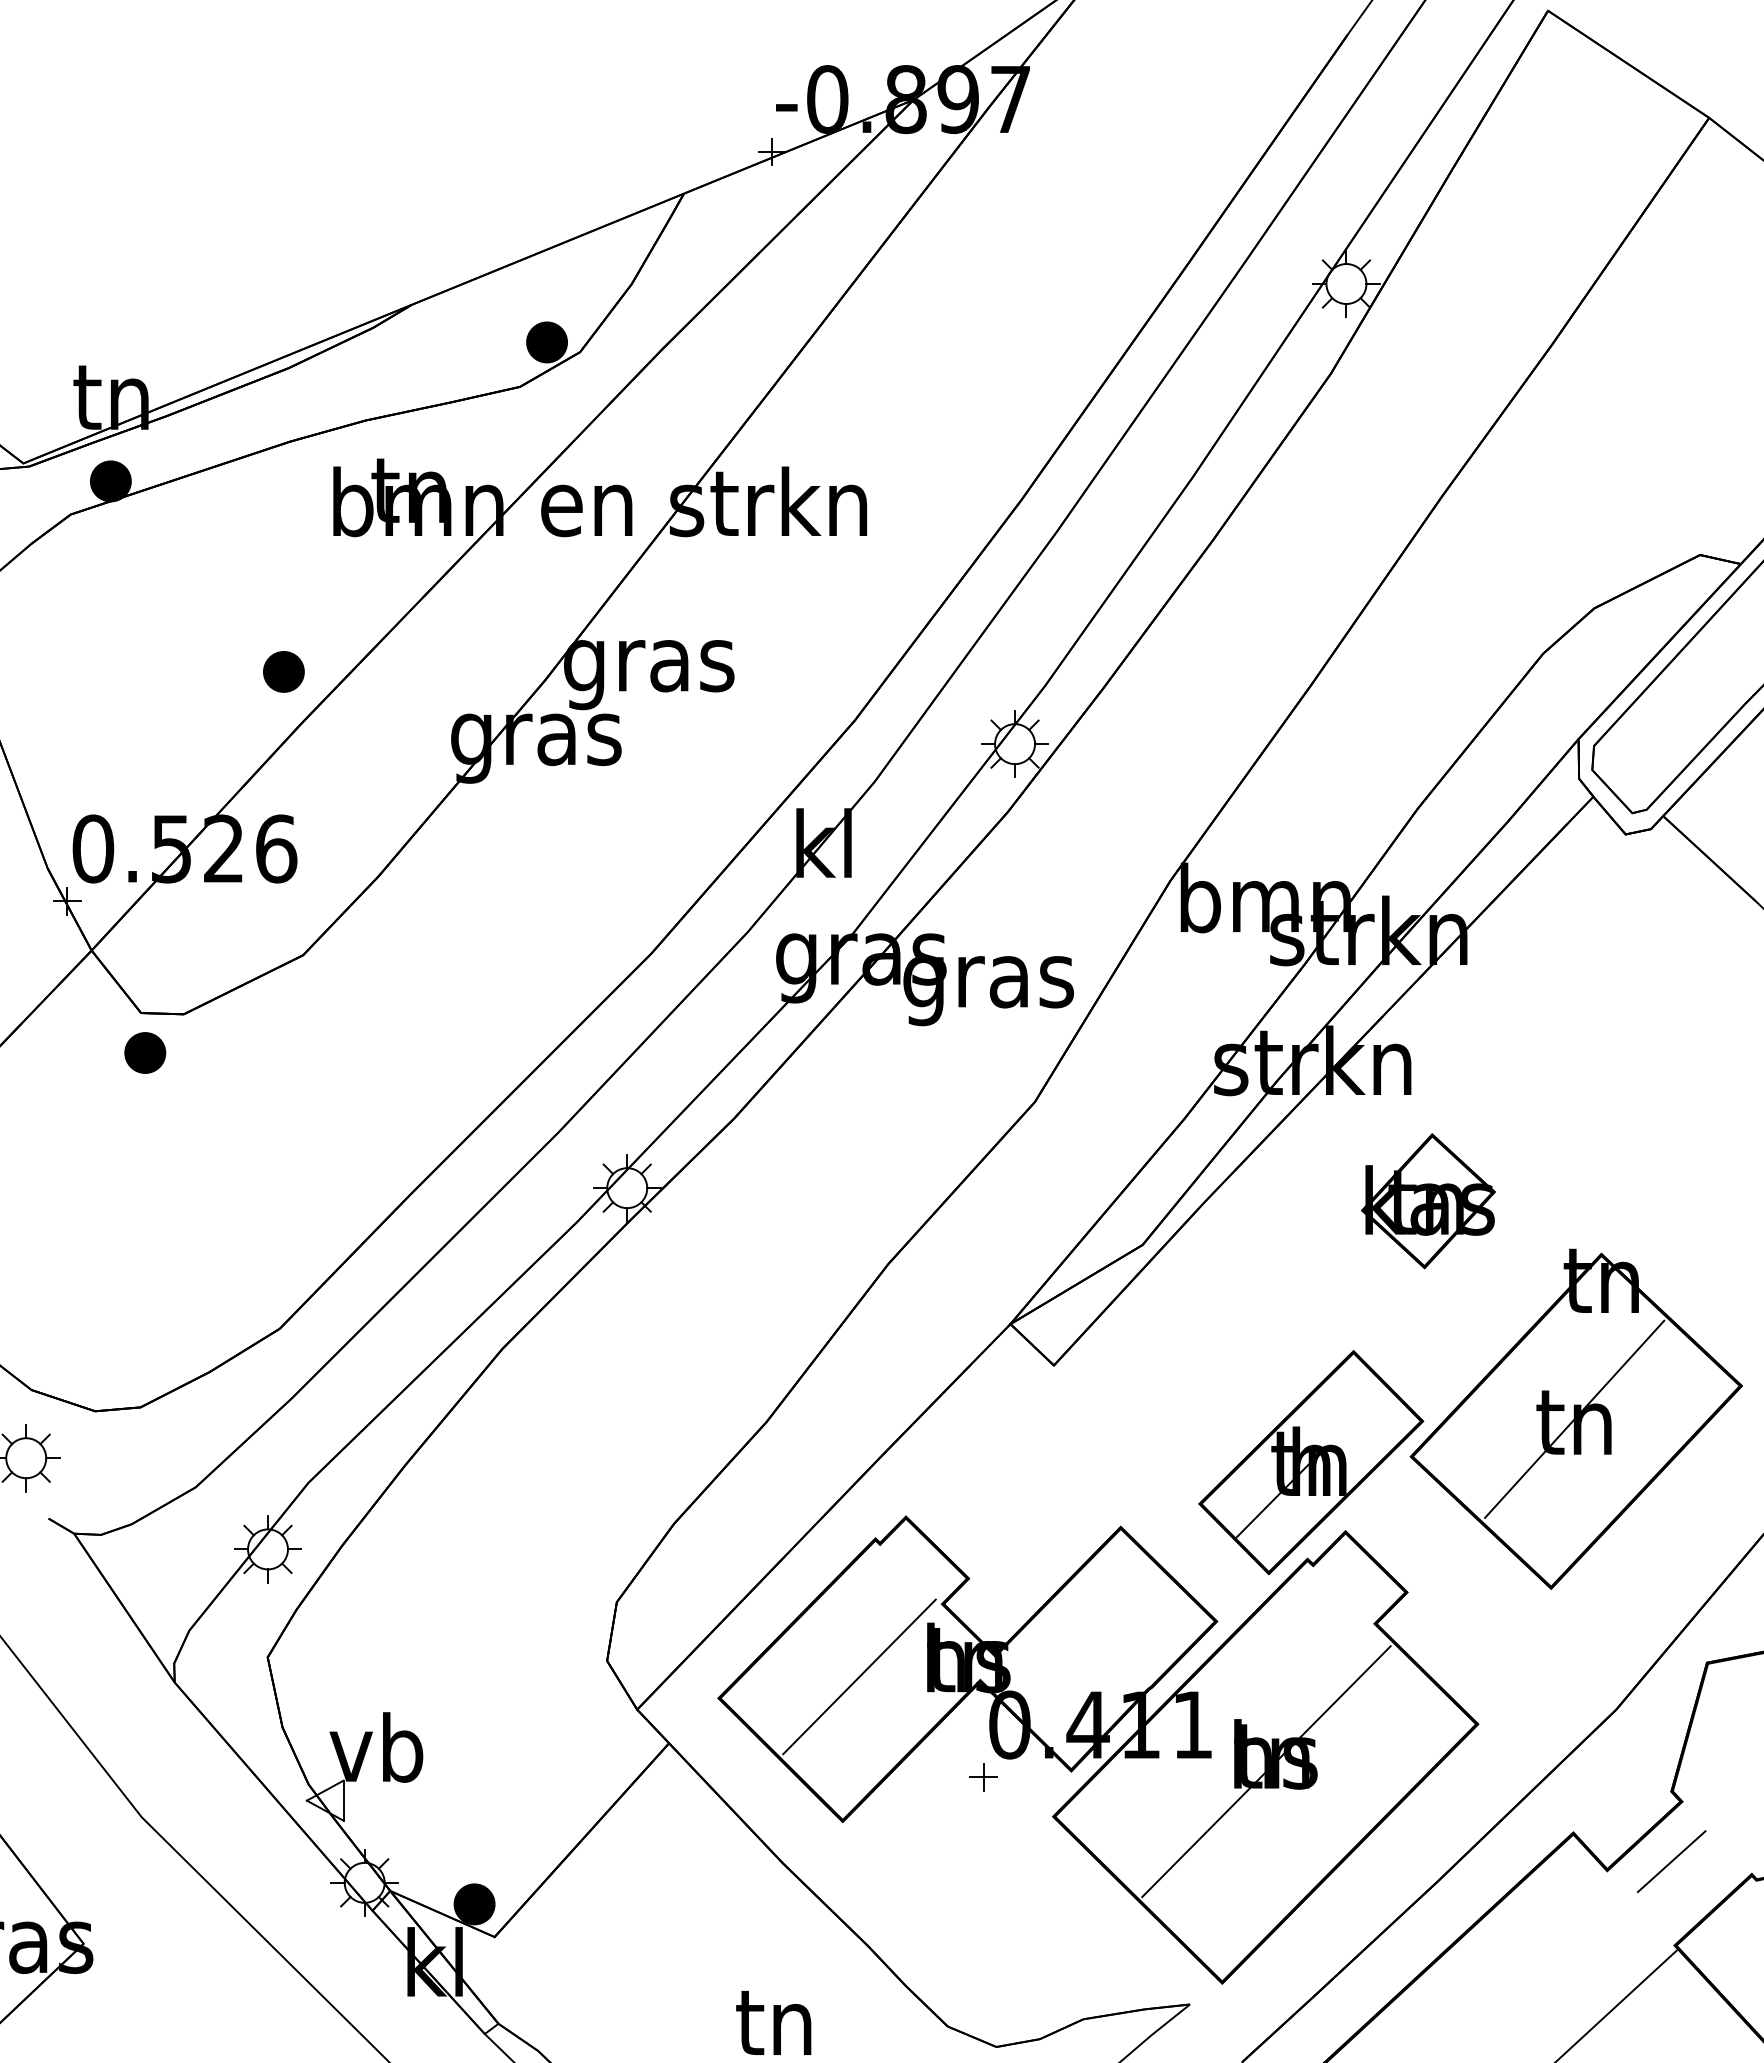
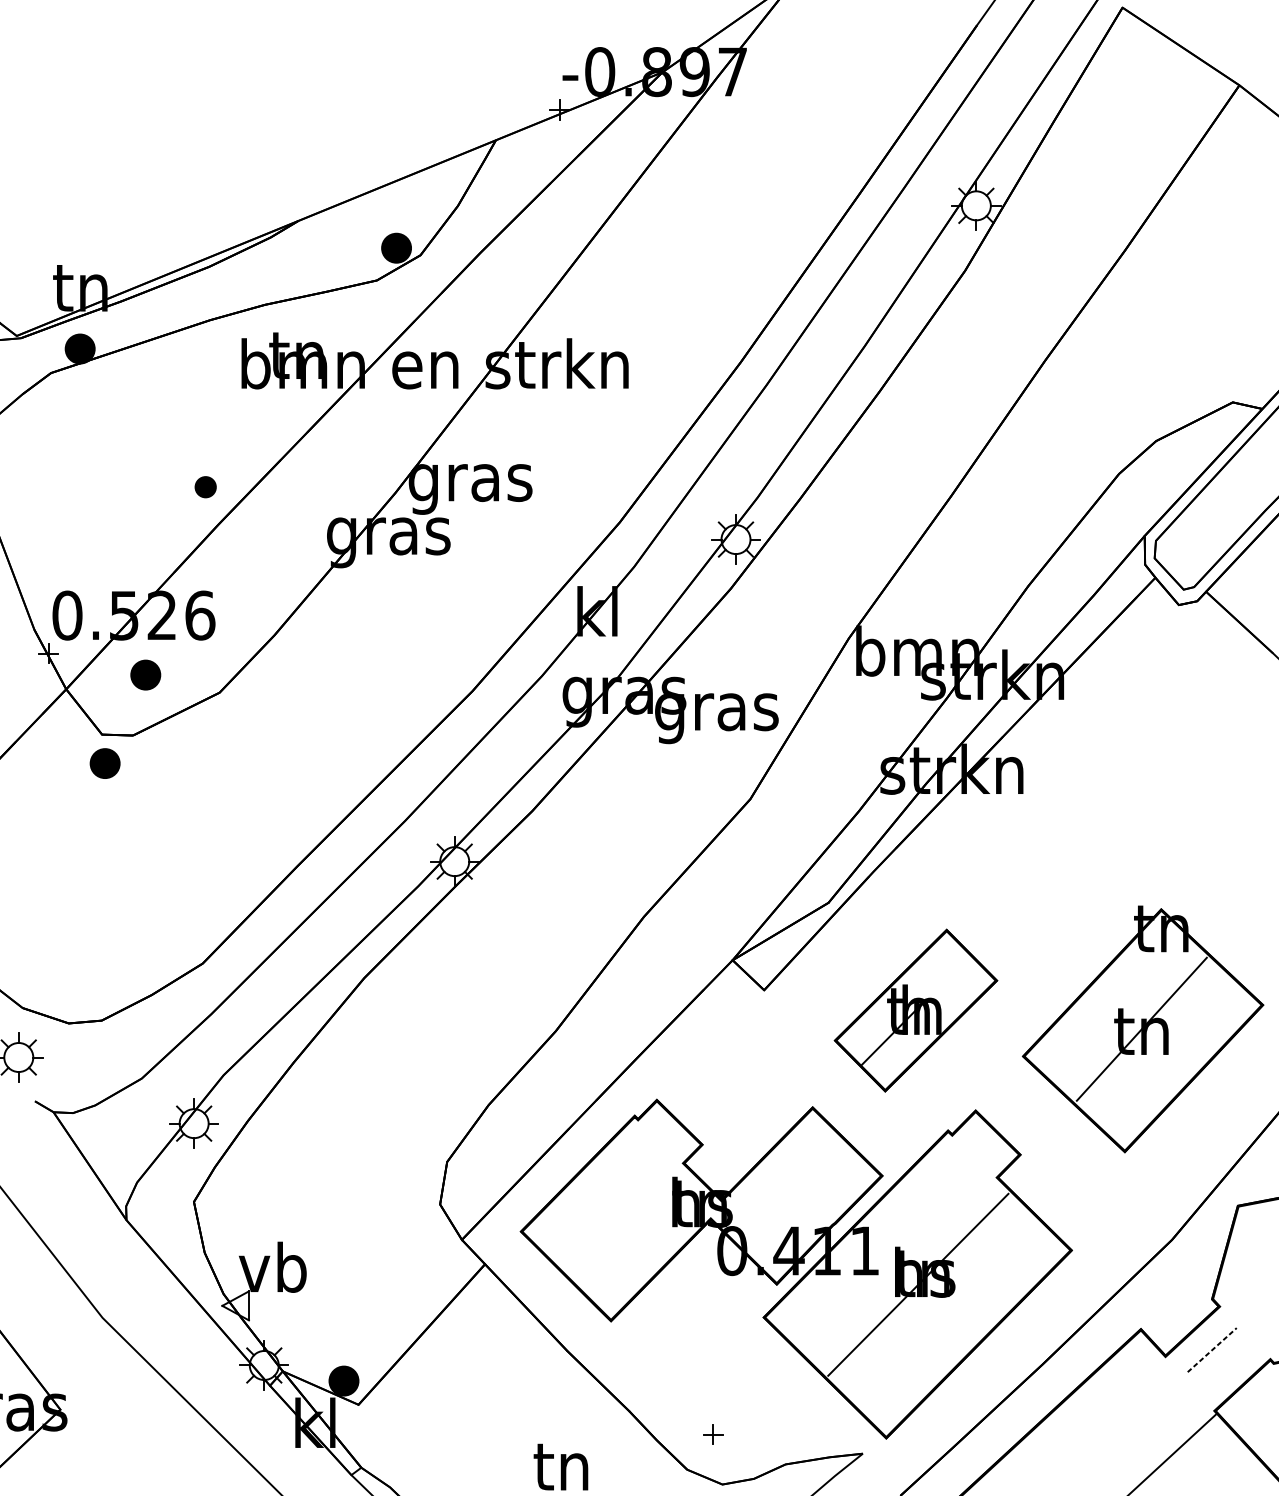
part: (283, 671) -> (205, 486), size x0.7
part: (201, 930) -> (145, 674), added
part: (1428, 1201) -> (1035, 871), removed
part: (1311, 1462) -> (916, 1010), moved
line: (859, 1676) -> (623, 1215), removed
part: (983, 1777) -> (713, 1434), moved
line: (1672, 1861) -> (1212, 1349), solid -> dashed

